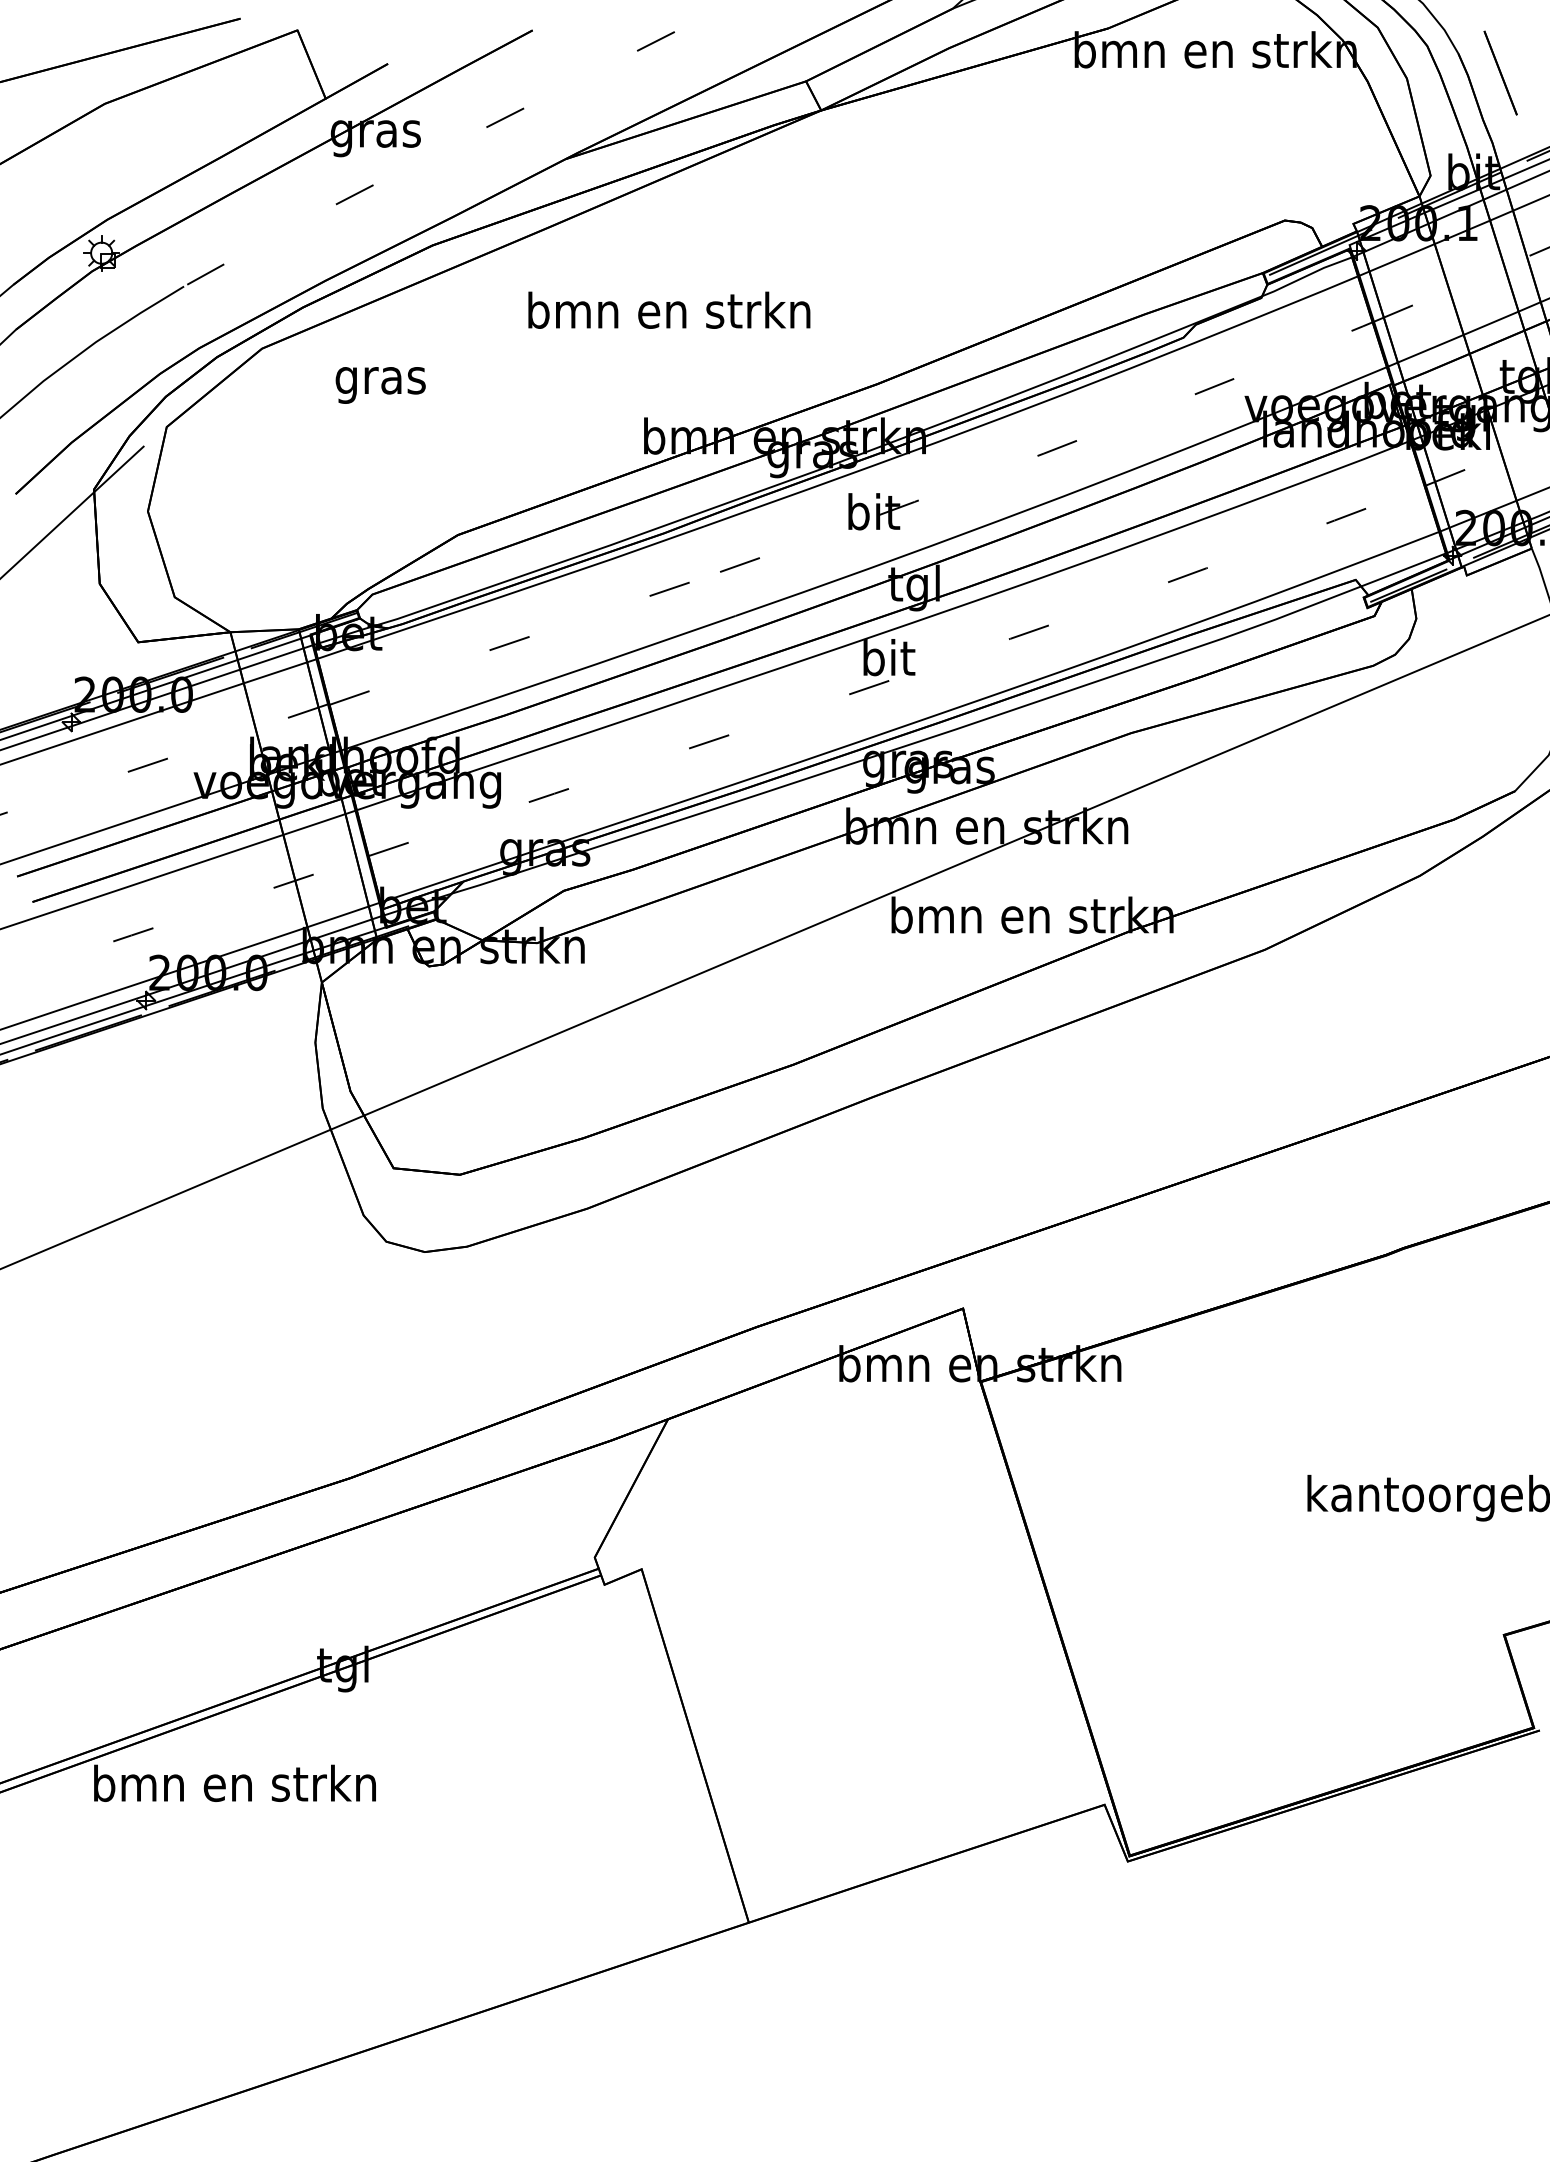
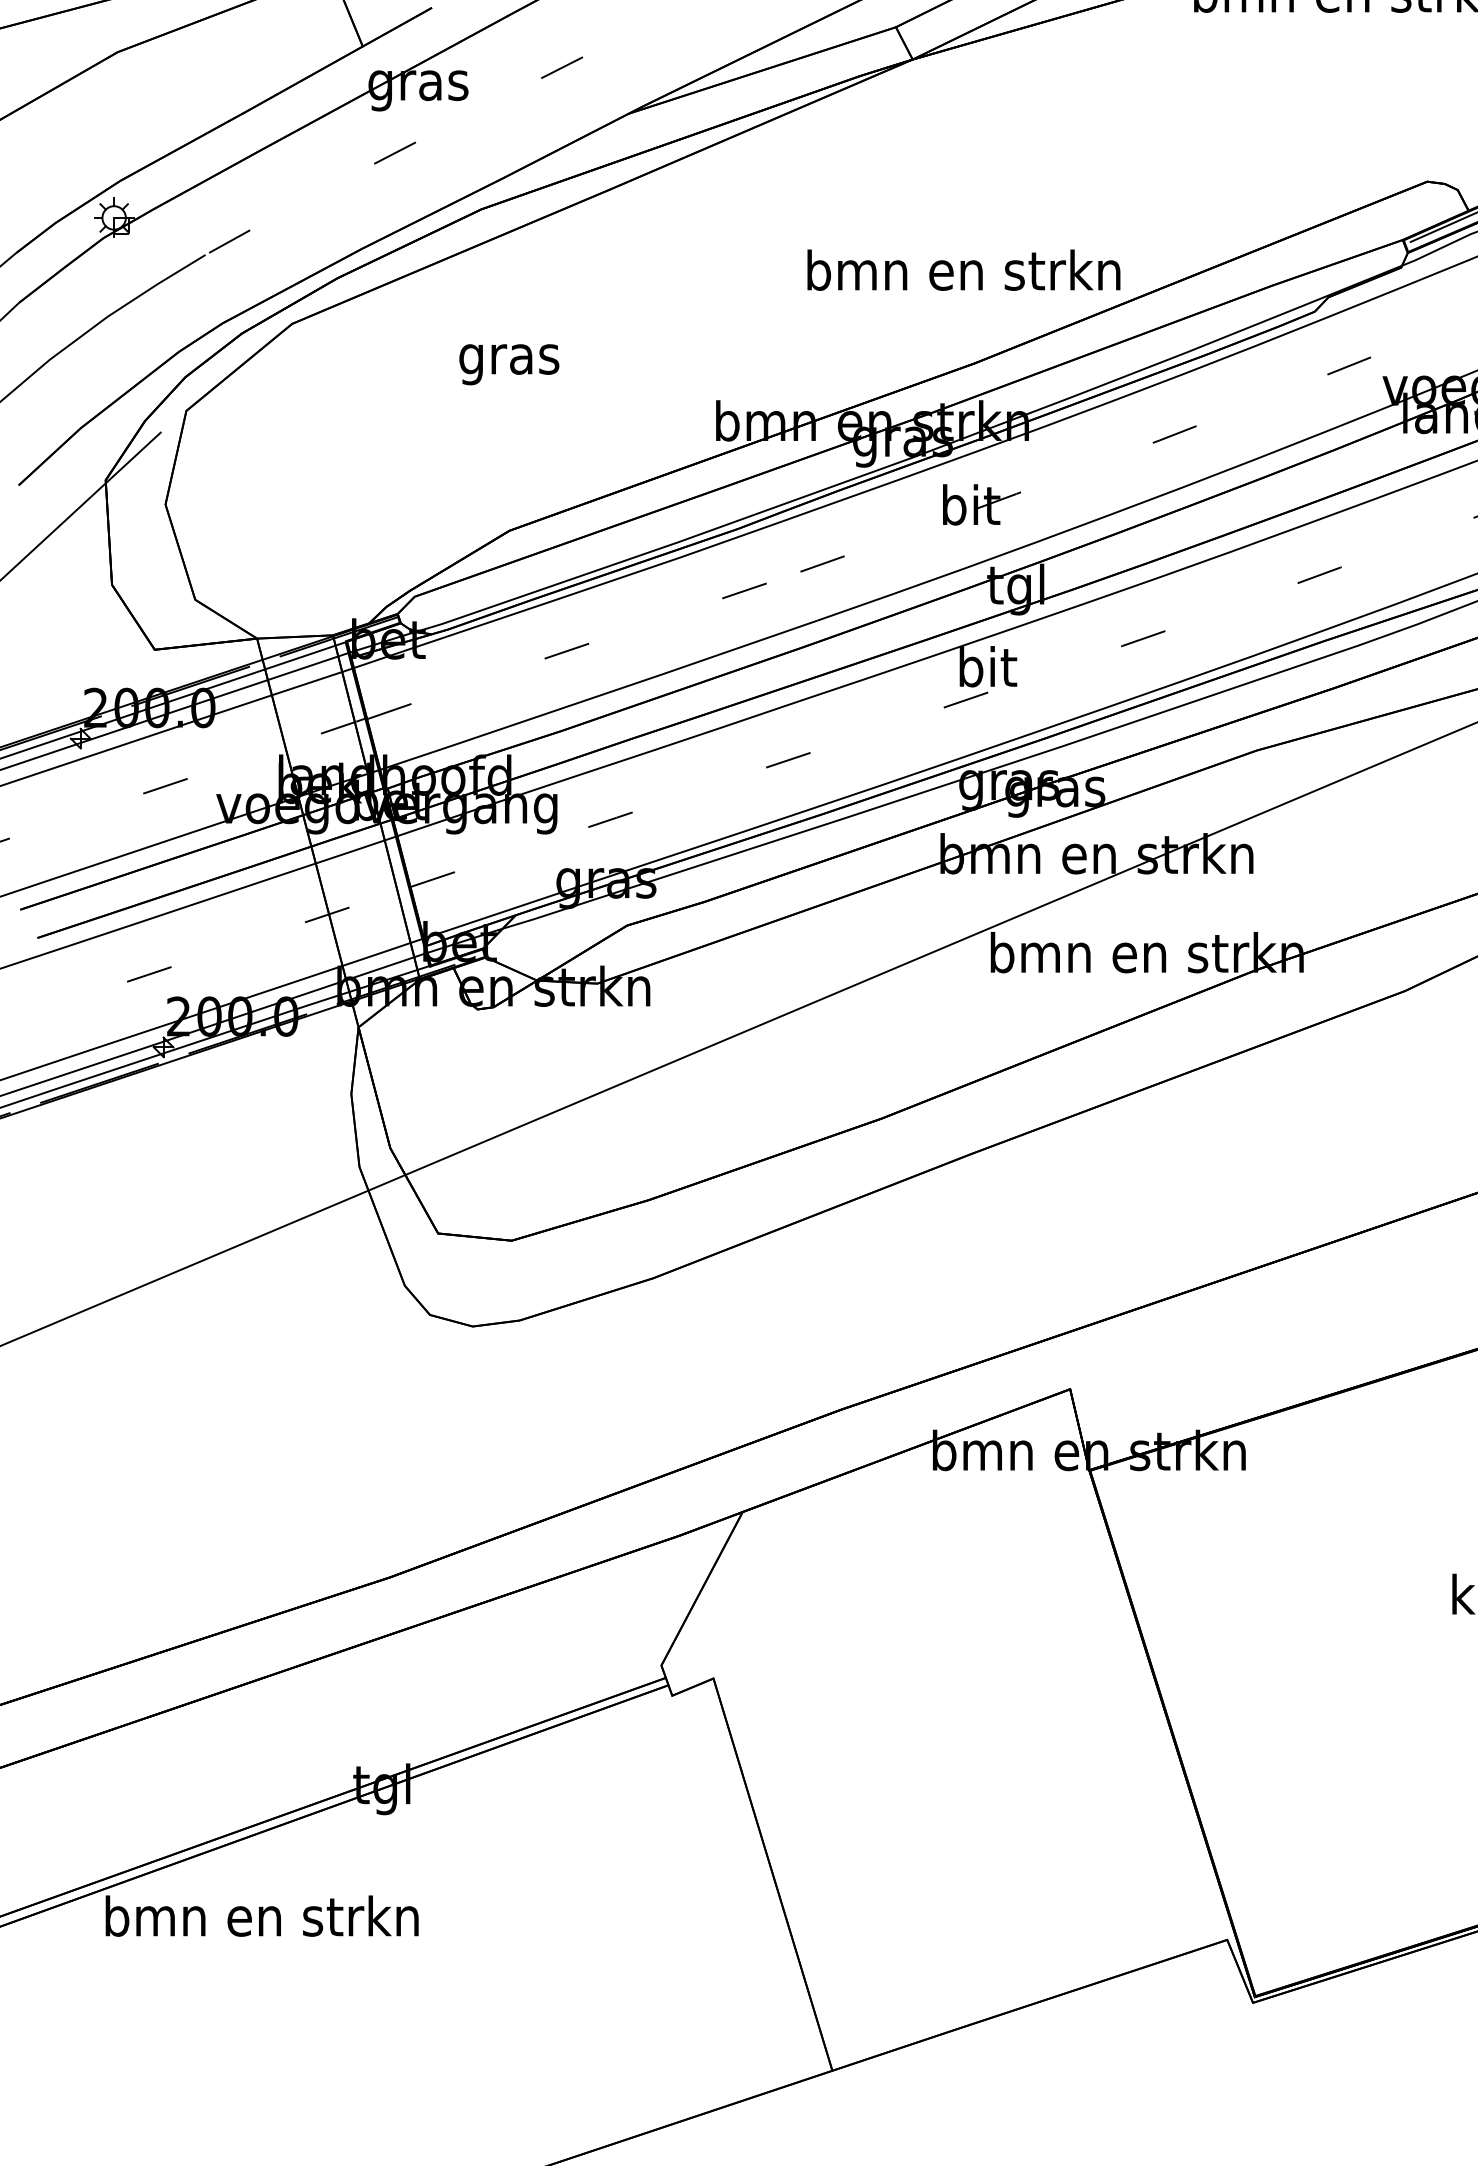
text: (669, 309) -> (964, 269), moved
text: (380, 385) -> (509, 364), moved

